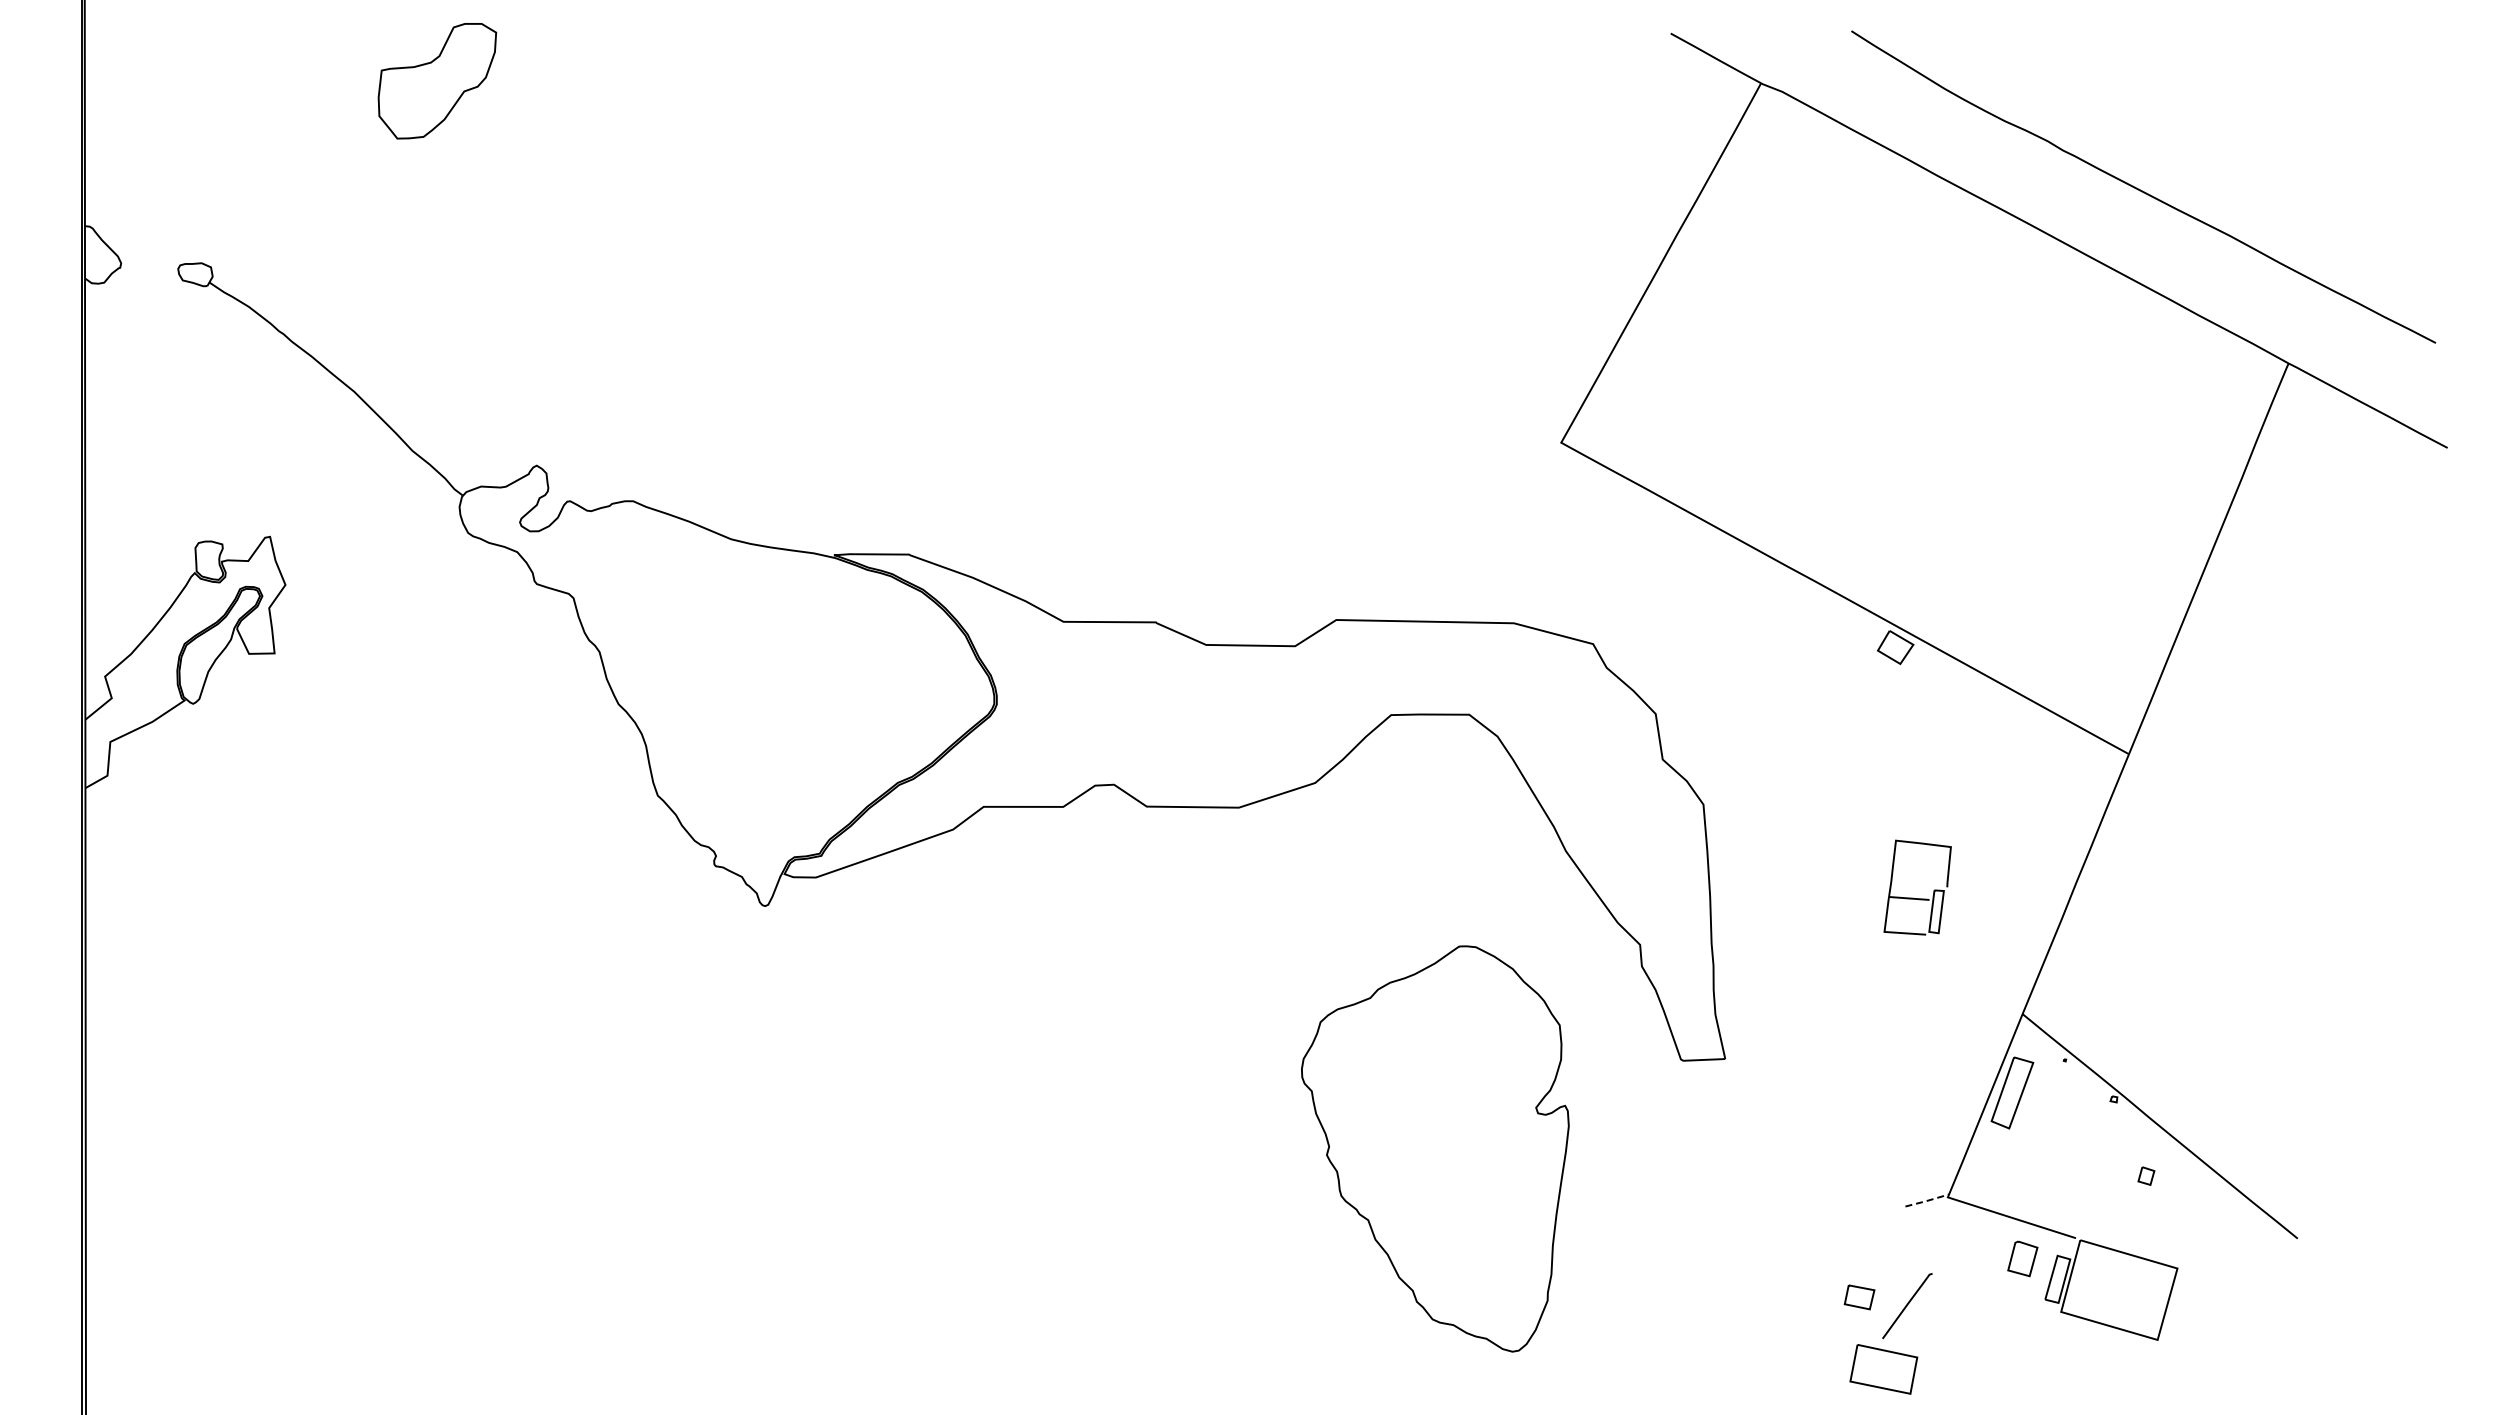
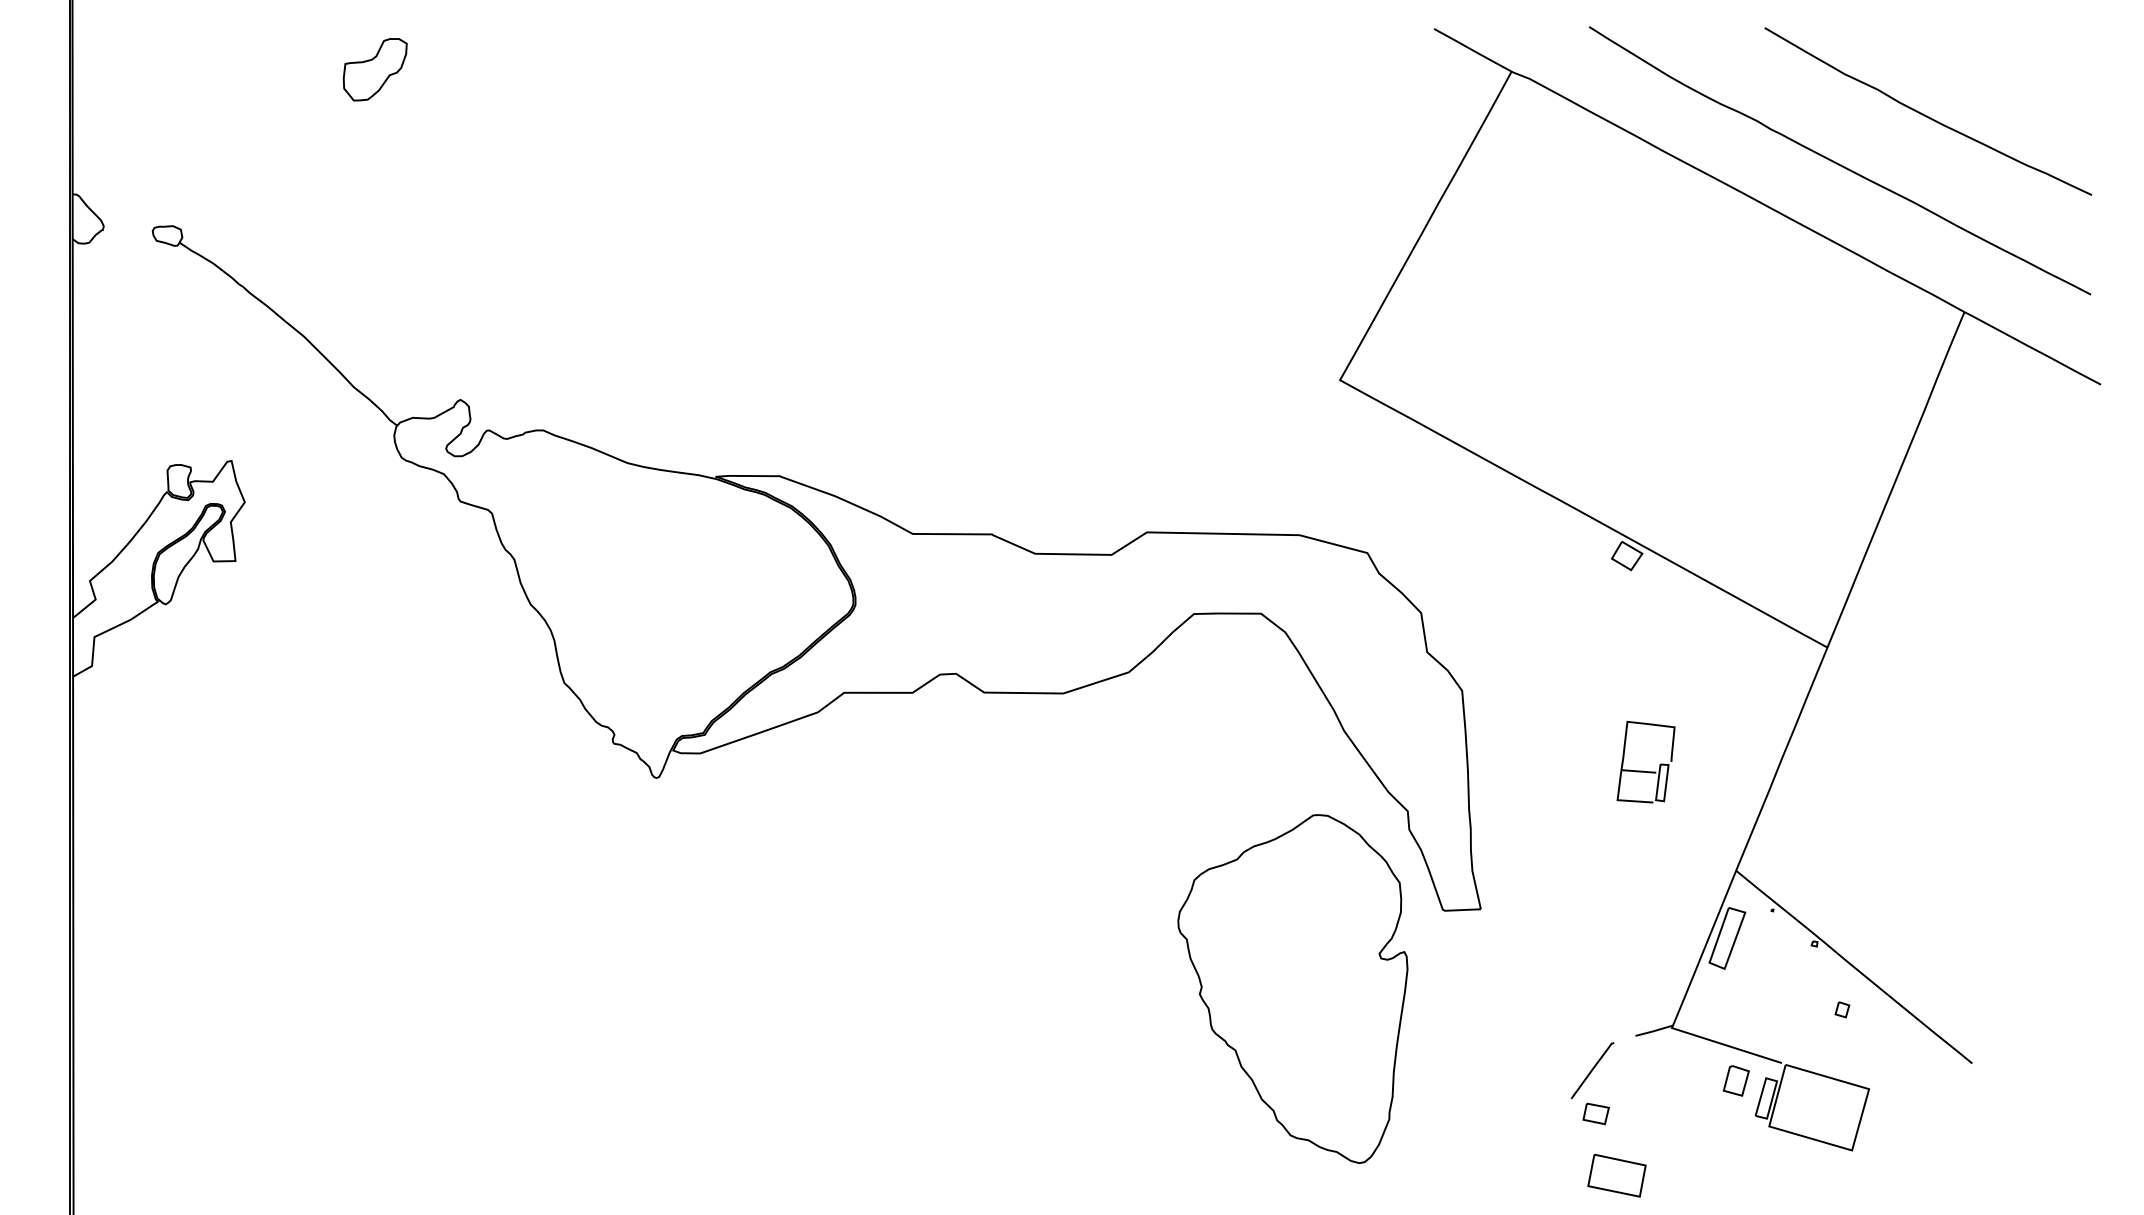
part: (437, 80) -> (375, 69), size x0.62
curve: (2244, 134) -> (1926, 115), added
part: (1435, 1148) -> (1293, 988), moved
line: (1927, 1200) -> (1654, 1030), dashed -> solid
line: (1907, 1306) -> (1592, 1071), moved

